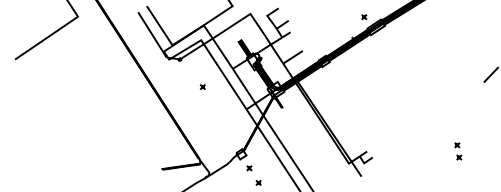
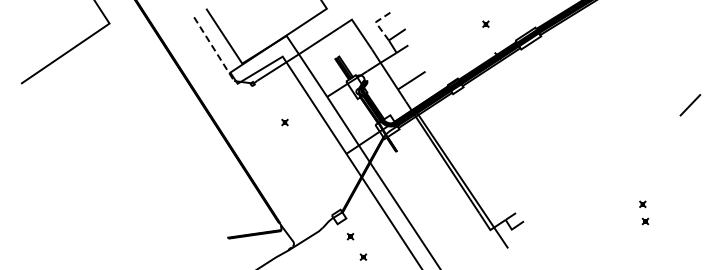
line: (267, 16) -> (376, 23), solid -> dashed
part: (363, 16) -> (485, 23), moved
line: (152, 35) -> (214, 49), solid -> dashed

